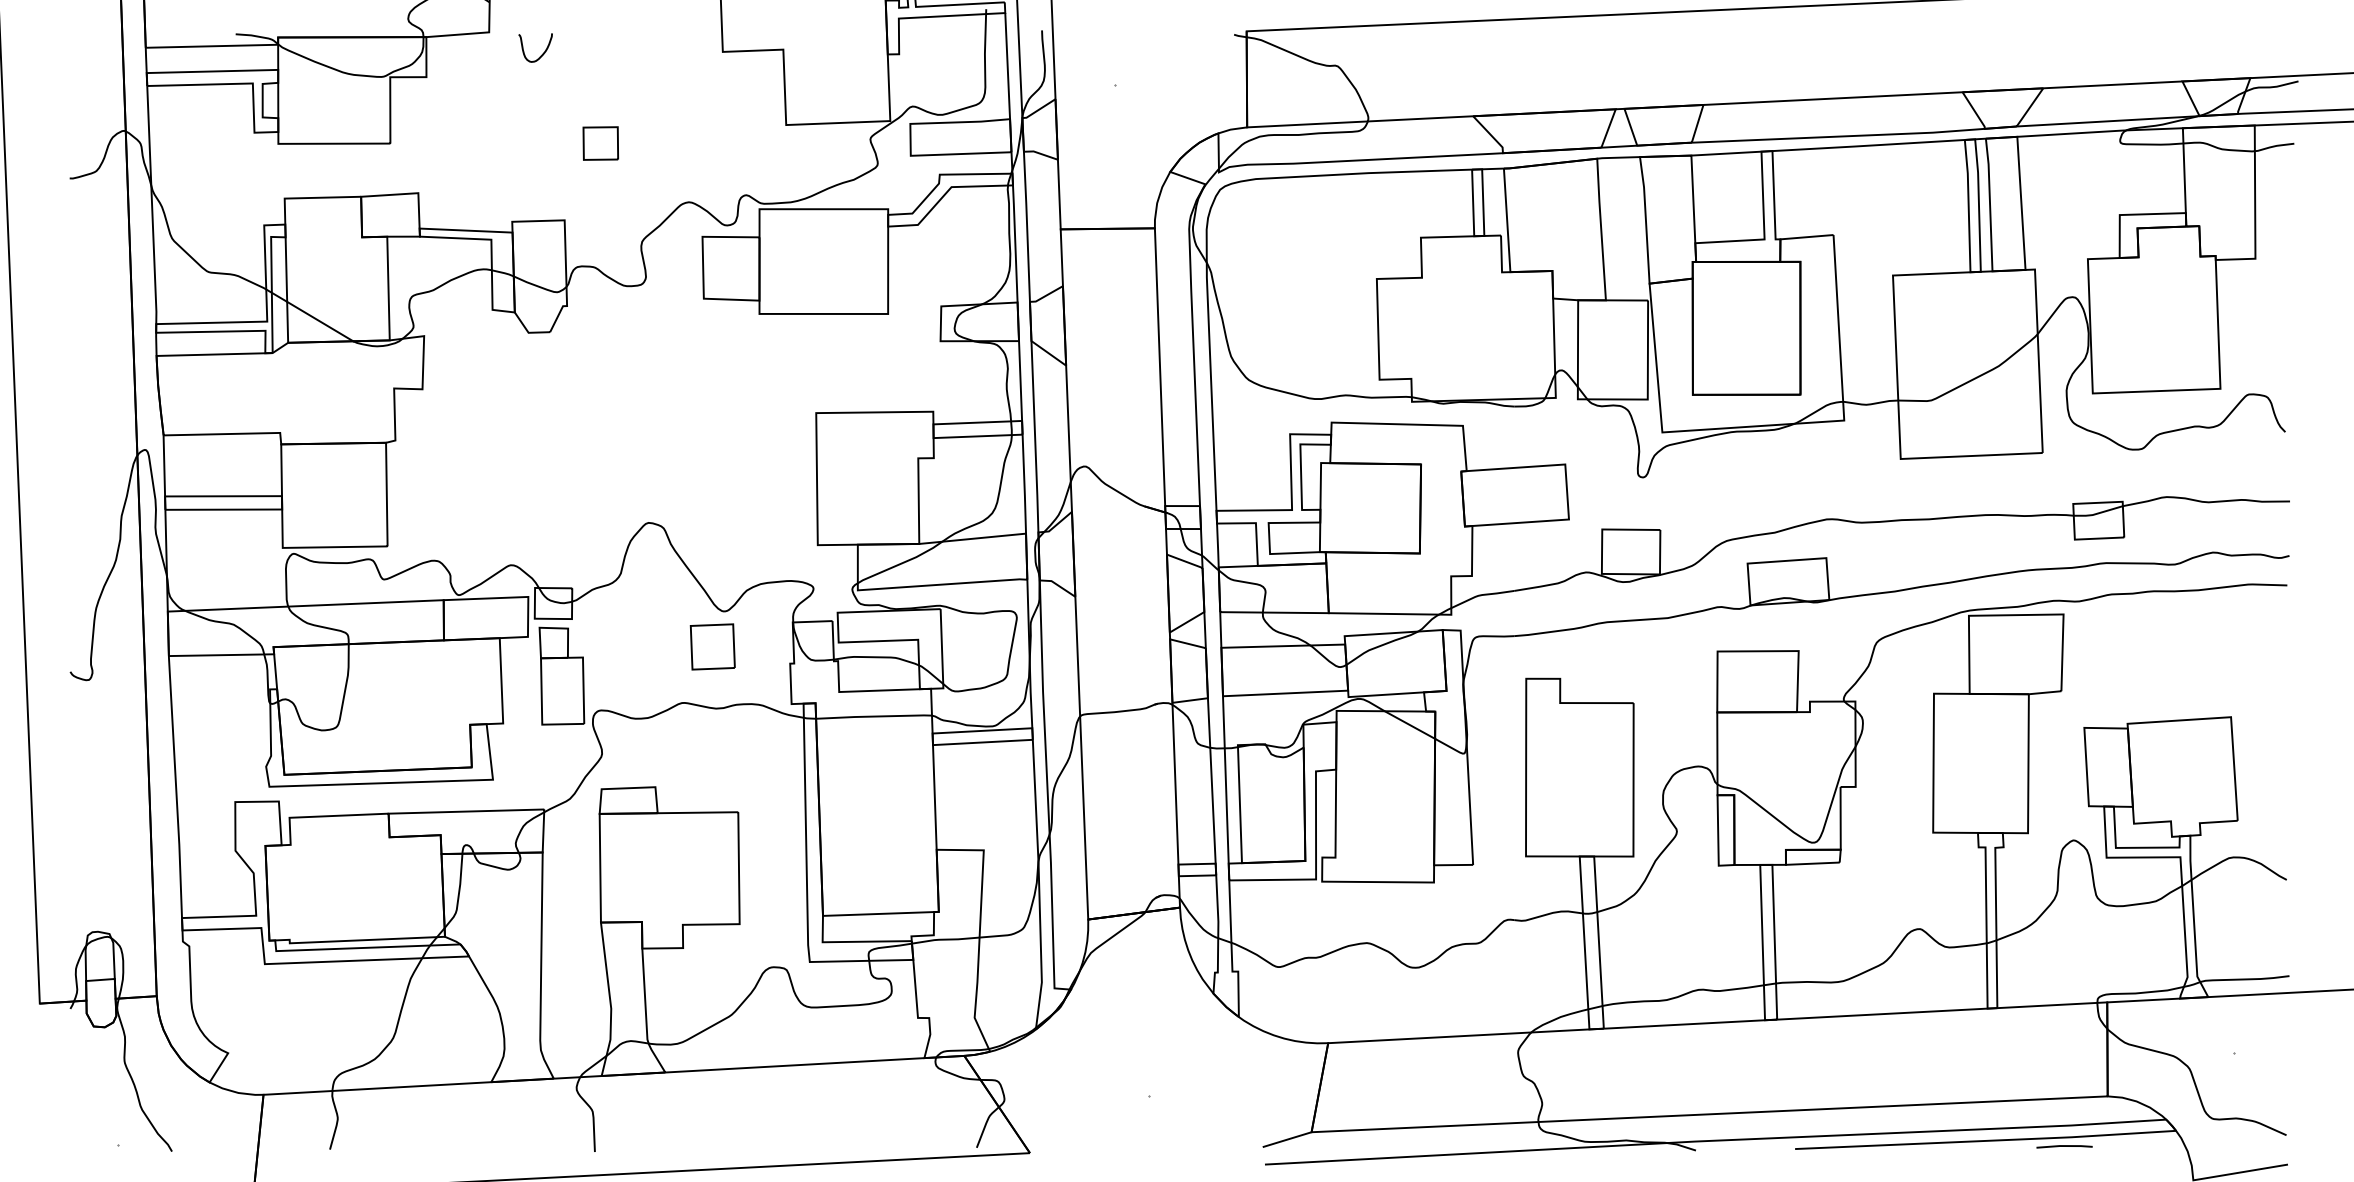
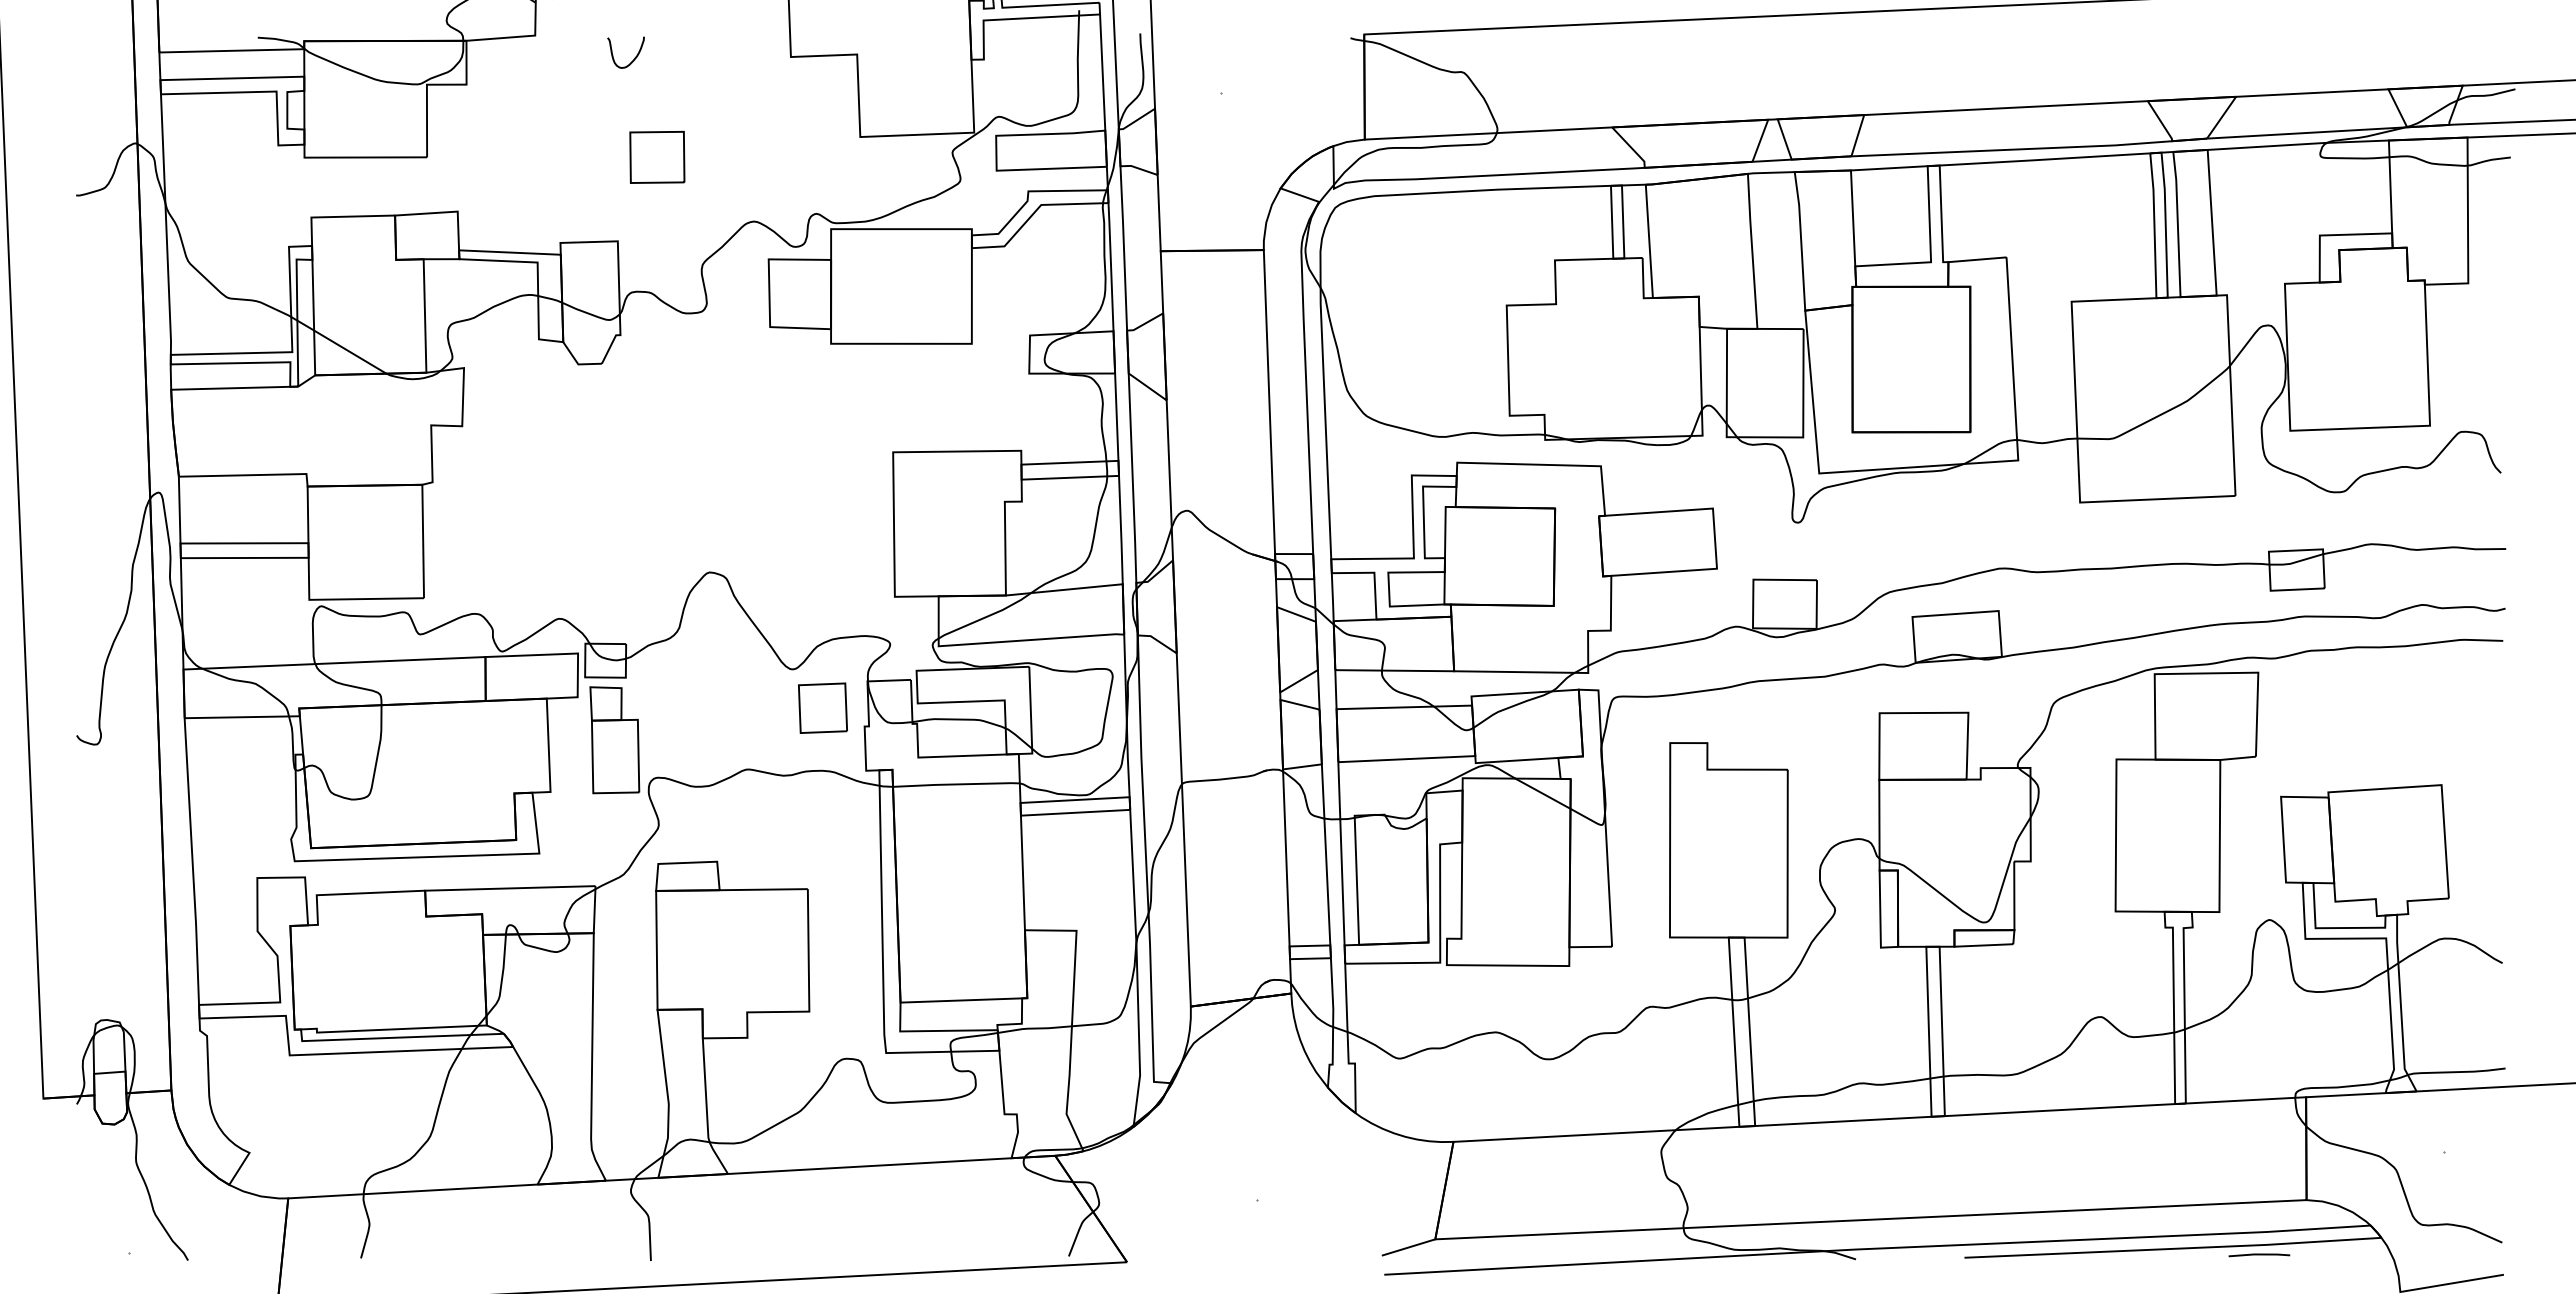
curve: (543, 52) -> (634, 57), moved
part: (600, 142) -> (657, 156), size x1.43
part: (712, 646) -> (822, 707), moved

